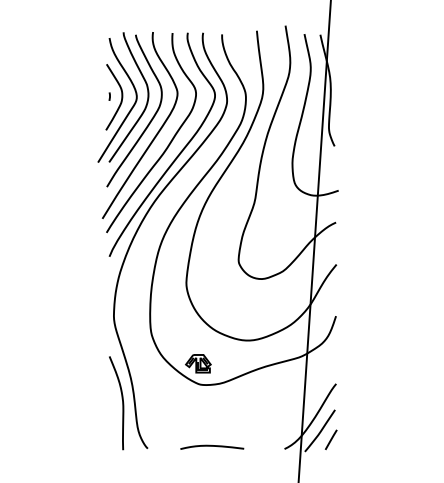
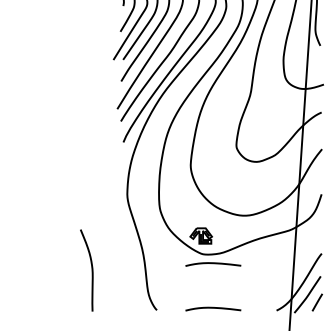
curve: (212, 395) -> (213, 263), added
curve: (122, 403) -> (91, 270), moved

